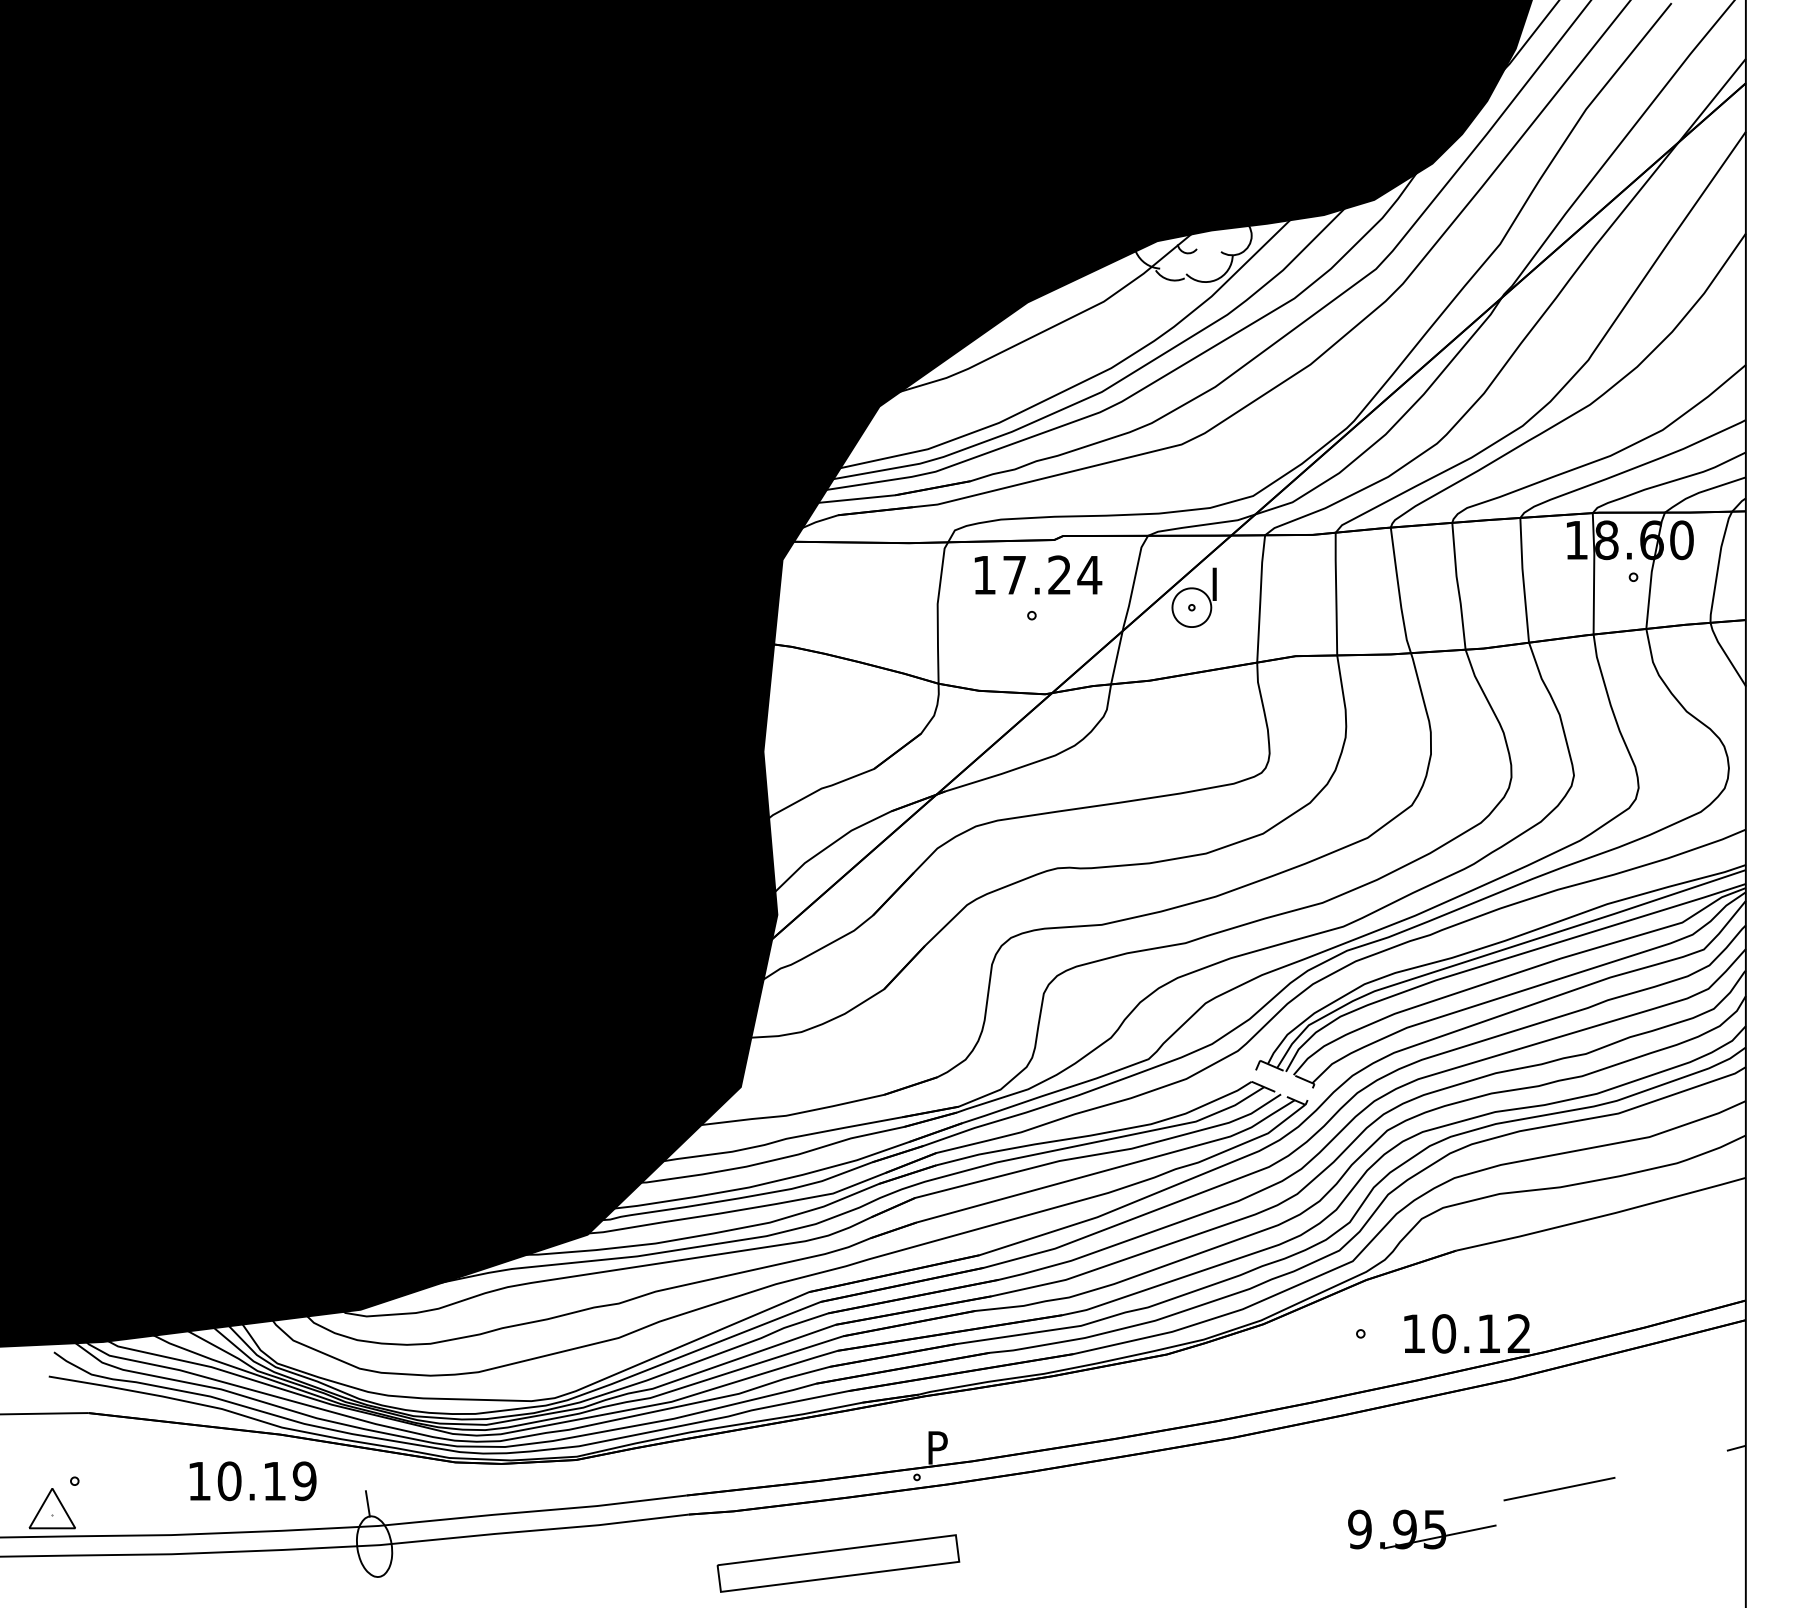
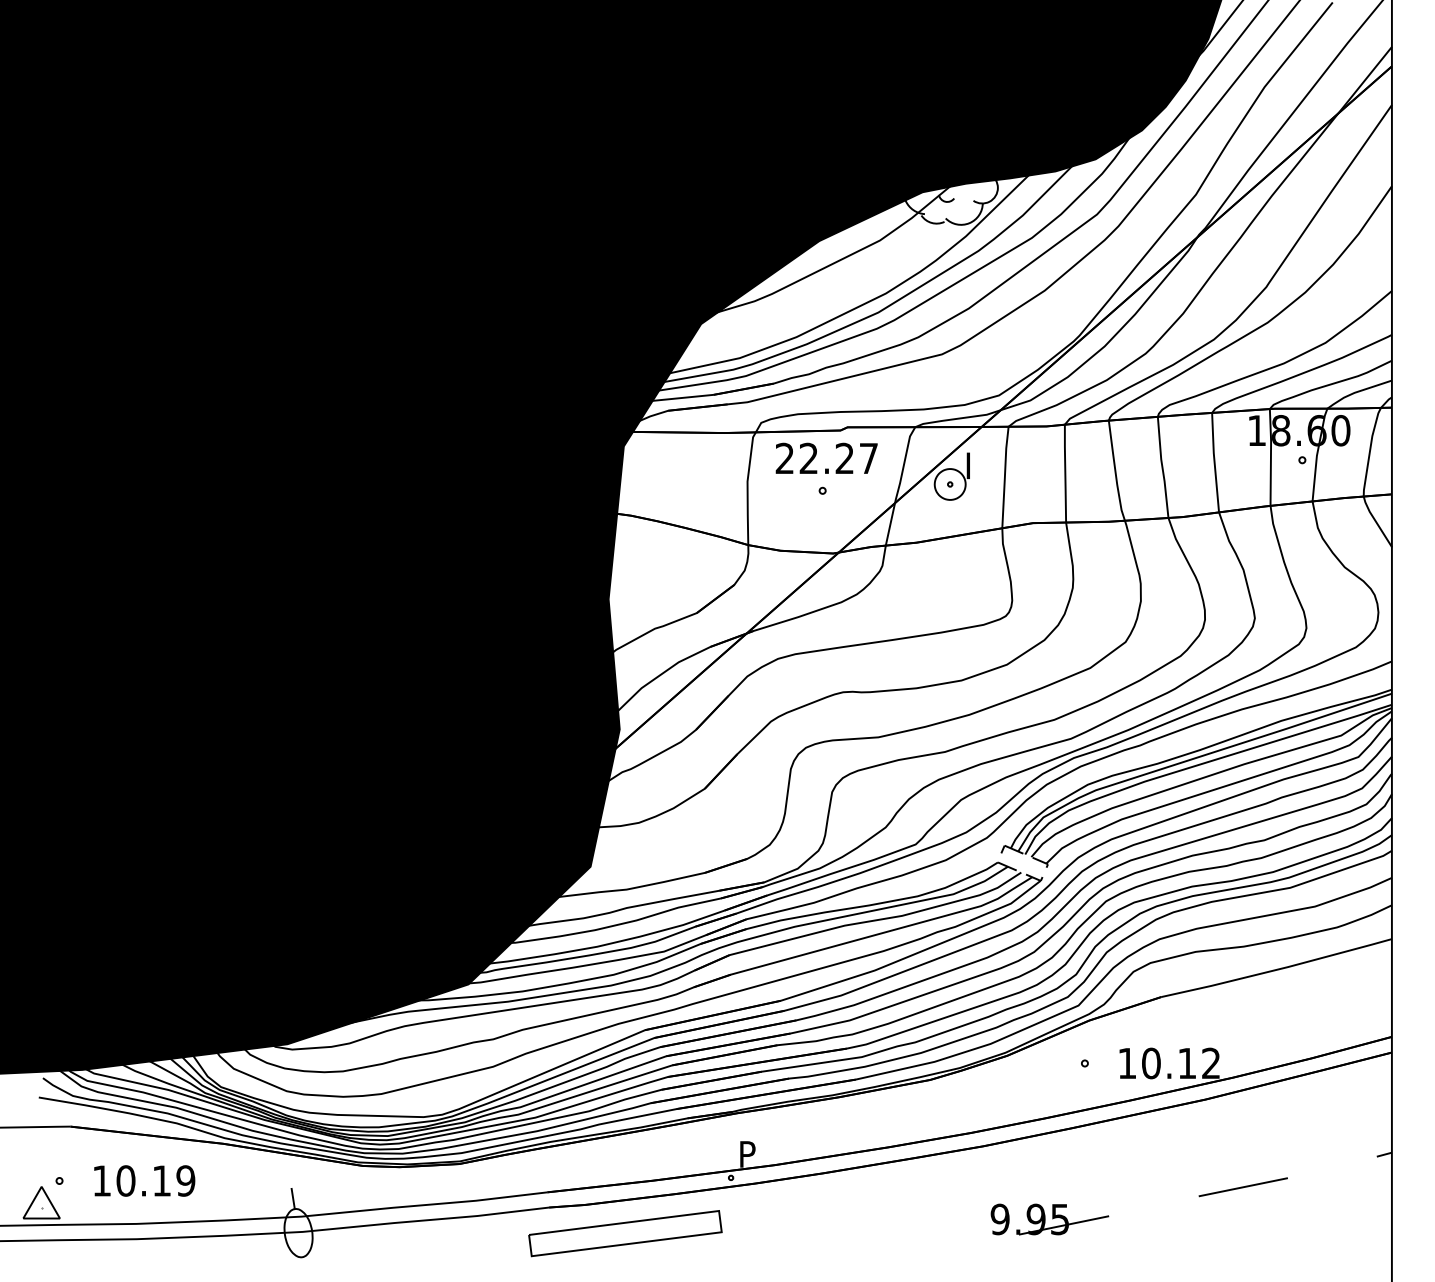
text: (1036, 573) -> (826, 457), 17.24 -> 22.27
text: (252, 1480) -> (144, 1180), moved
part: (1421, 1529) -> (1049, 1219), moved
part: (838, 1563) -> (625, 1233), moved

